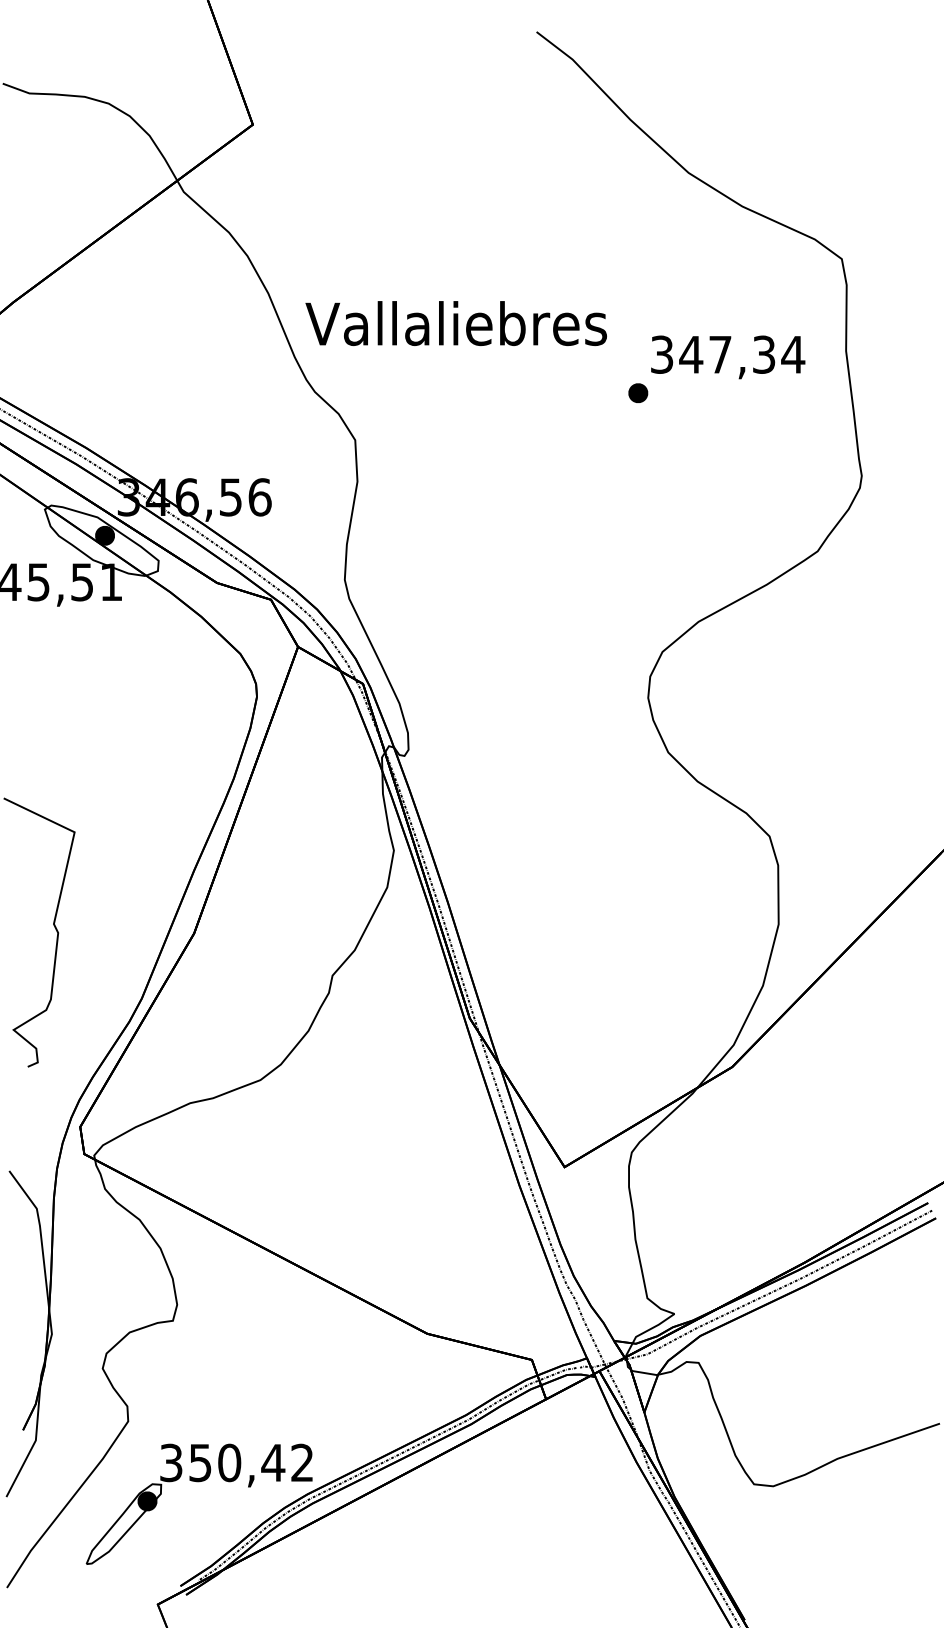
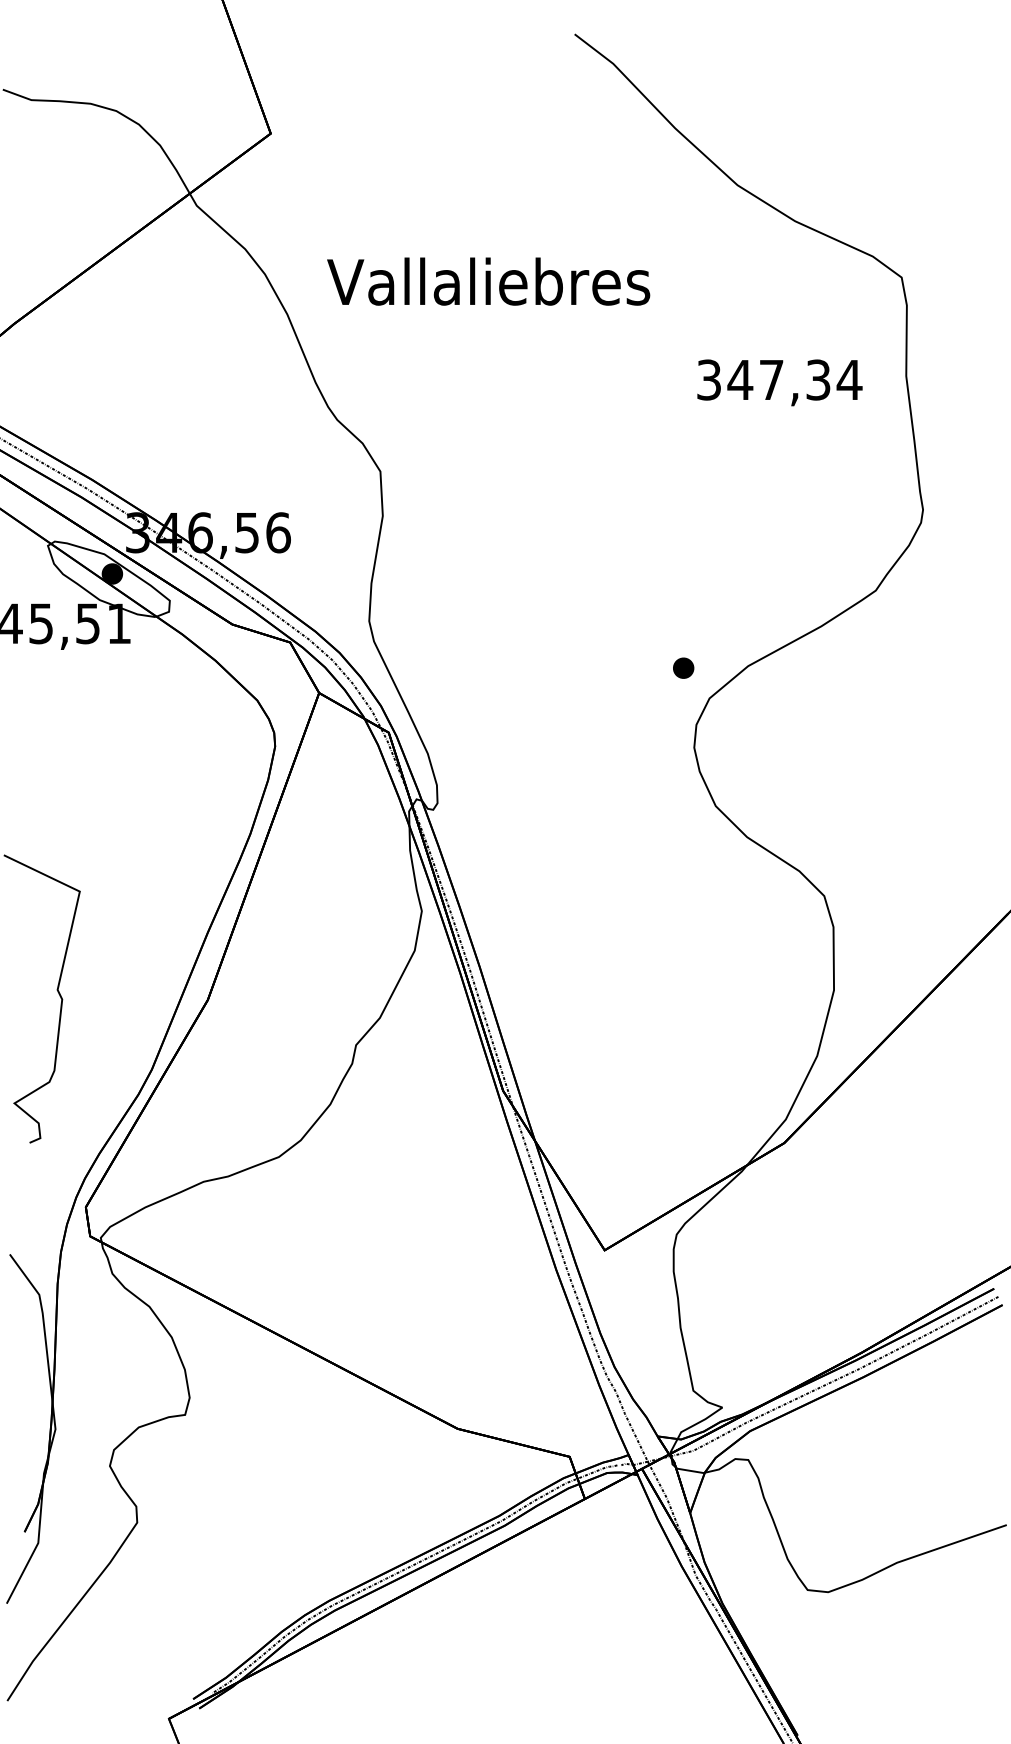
text: (456, 323) -> (488, 281), moved
part: (638, 392) -> (683, 667), moved
part: (199, 1481) -> (213, 1587), removed

